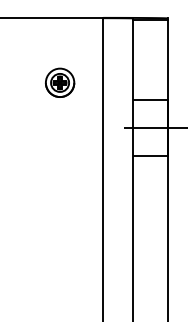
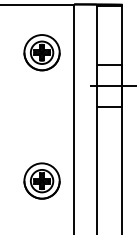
part: (59, 82) -> (41, 52), size x1.67
part: (59, 254) -> (41, 180), added

